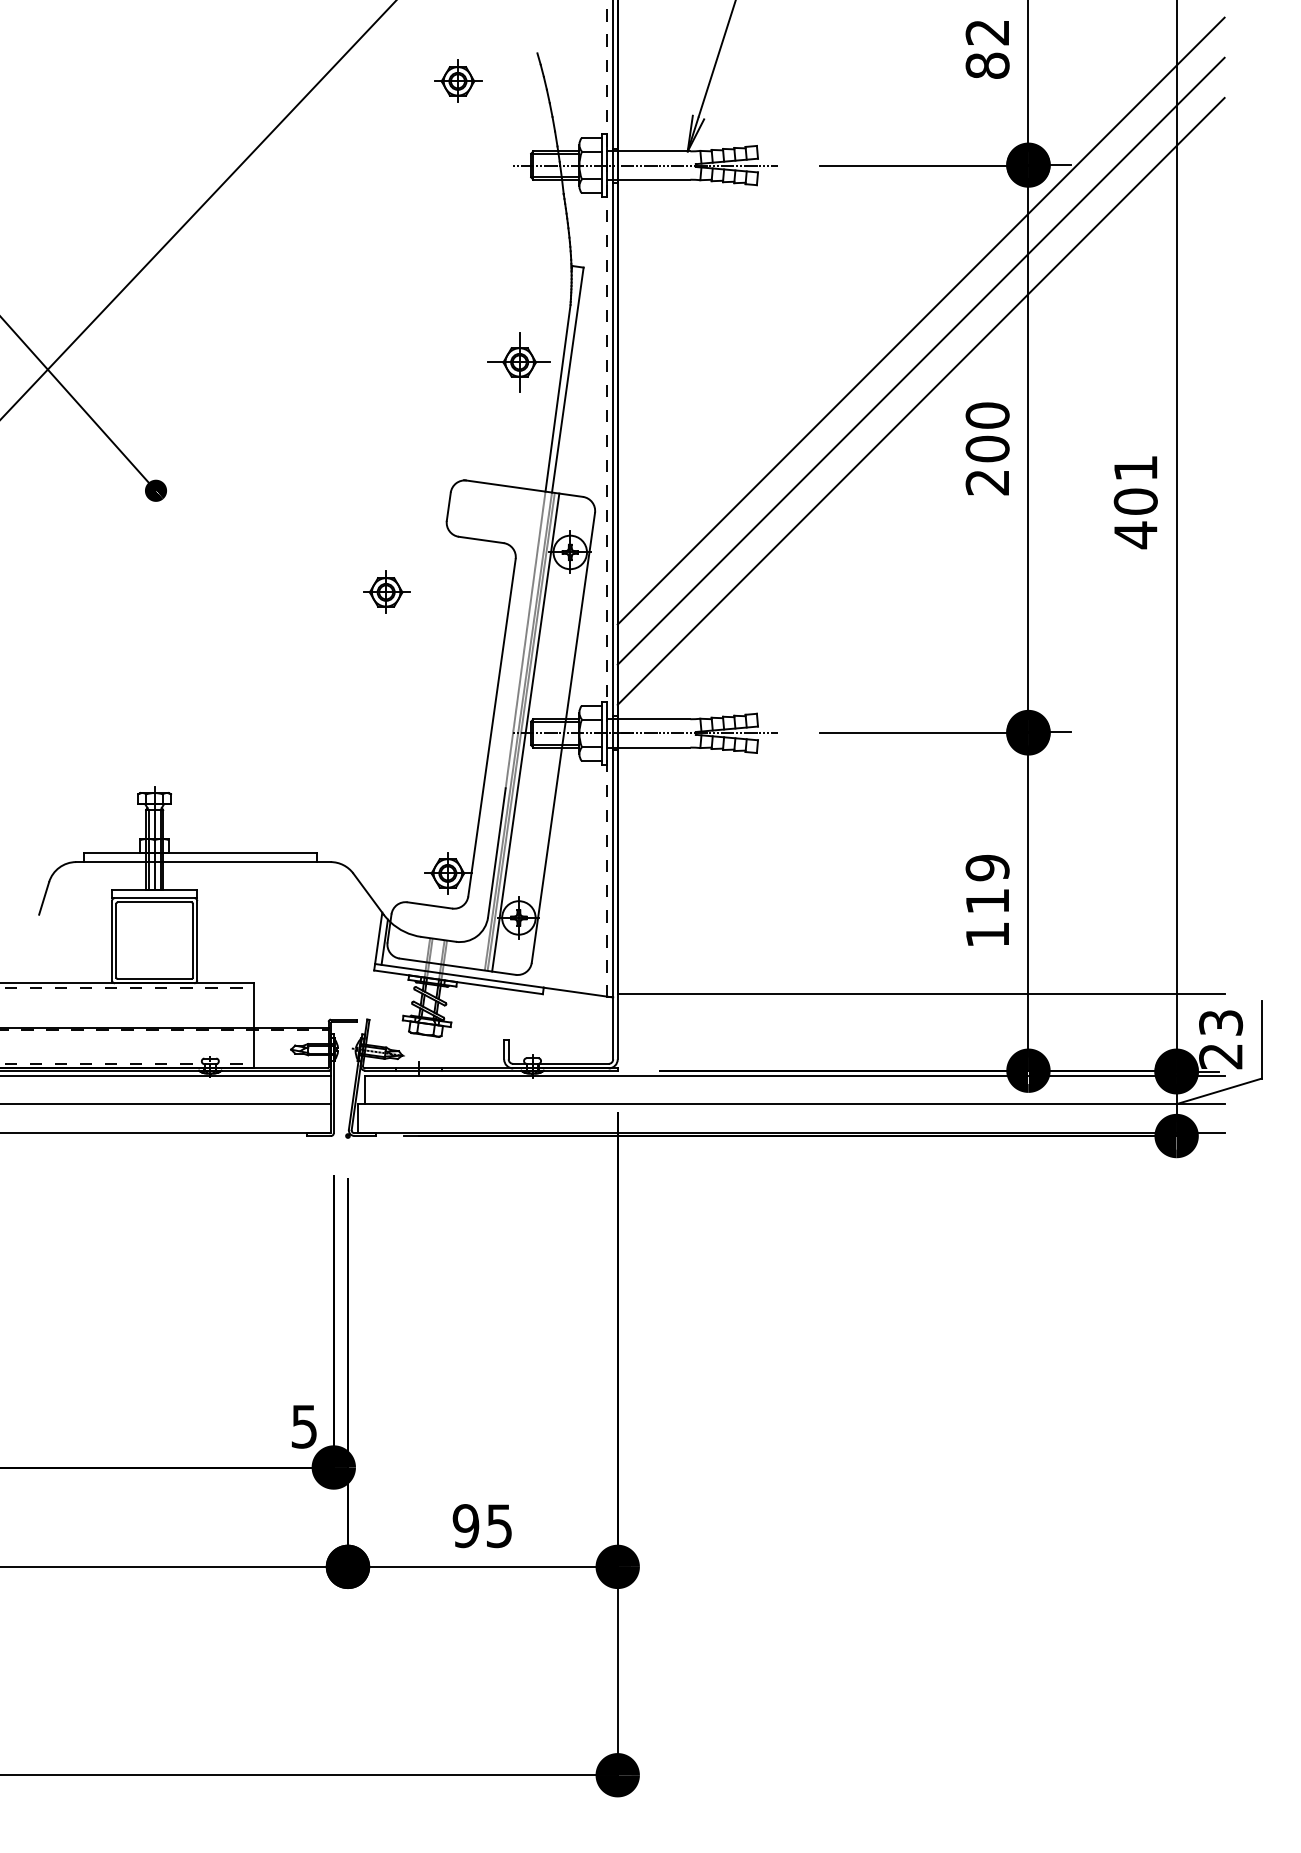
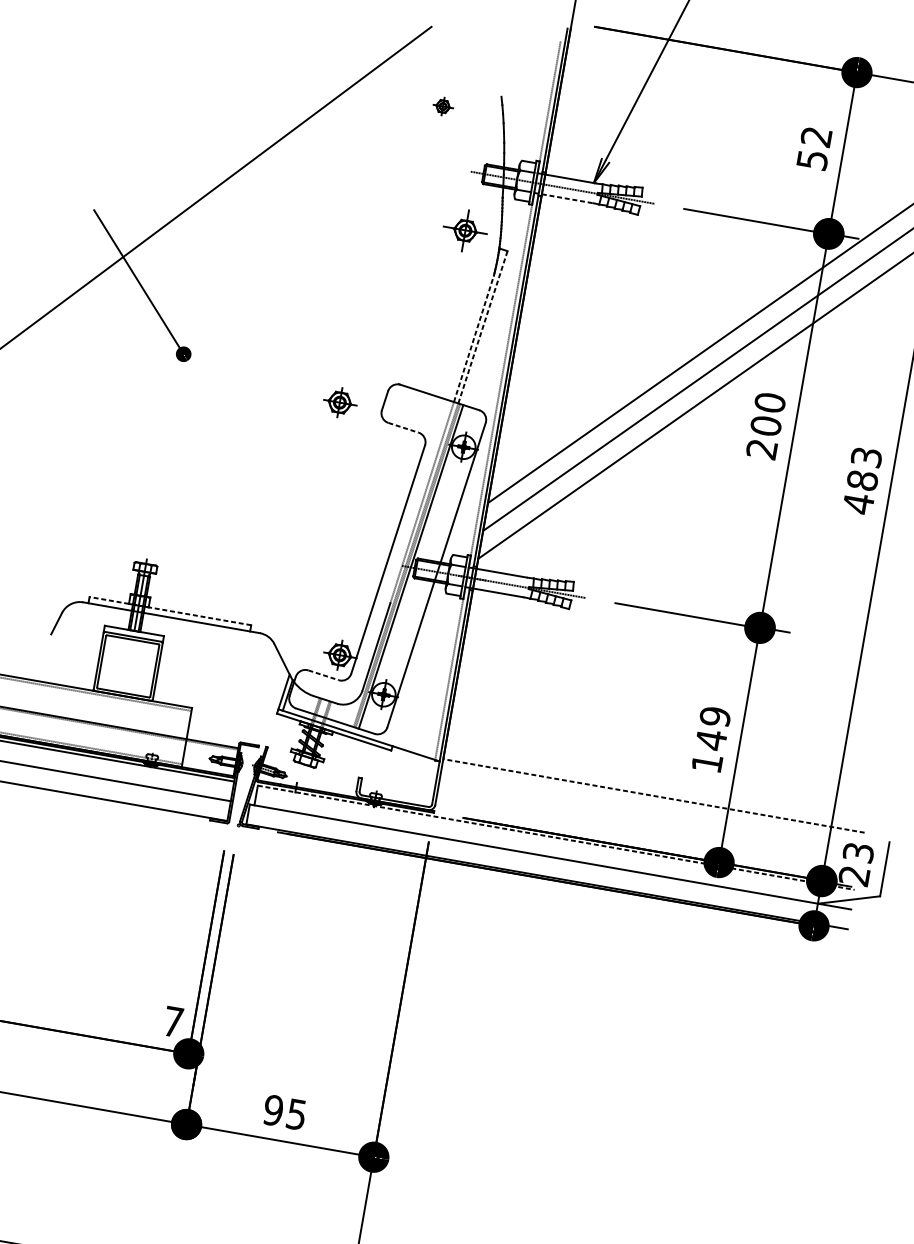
text: (987, 65) -> (812, 159), 82 -> 52
part: (458, 80) -> (443, 106), size x0.6
line: (648, 179) -> (563, 197), solid -> dashed
part: (518, 362) -> (464, 230), moved
line: (567, 380) -> (482, 327), solid -> dashed
line: (558, 397) -> (474, 338), solid -> dashed
text: (1135, 484) -> (864, 468), 401 -> 483
line: (481, 539) -> (403, 427), solid -> dashed
part: (386, 591) -> (340, 402), moved
line: (199, 853) -> (169, 611), solid -> dashed
text: (987, 901) -> (711, 740), 119 -> 149
line: (429, 905) -> (323, 675), solid -> dashed
line: (920, 993) -> (653, 795), solid -> dashed
line: (794, 1075) -> (556, 837), solid -> dashed
text: (303, 1426) -> (172, 1021), 5 -> 7

